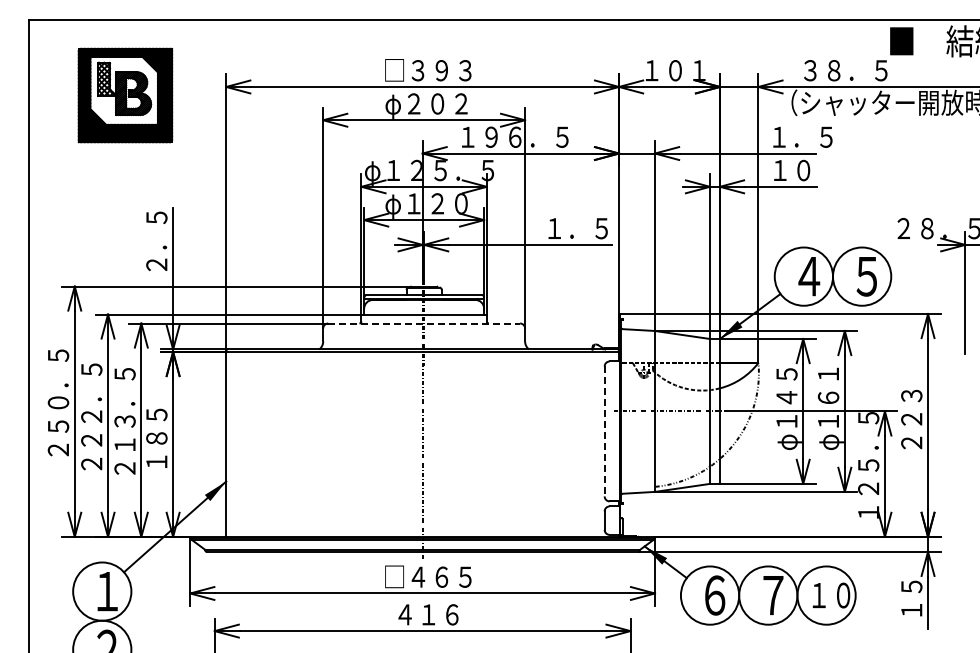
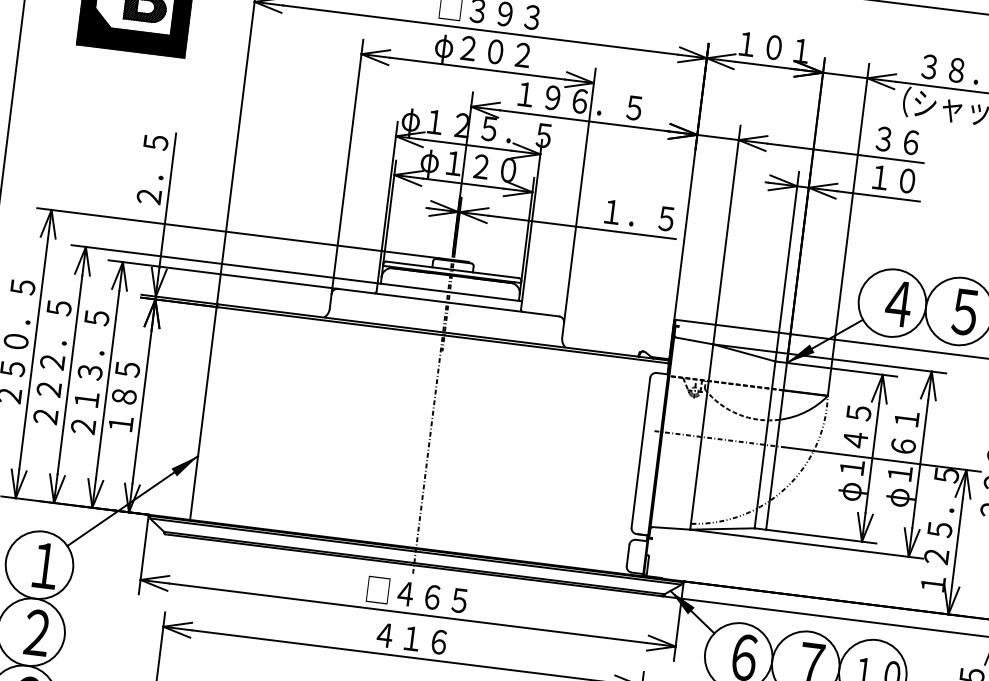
text: (802, 136) -> (910, 141), １．５ -> ３６
line: (424, 323) -> (448, 302), dashed -> solid
line: (604, 431) -> (640, 452), dashed -> solid

